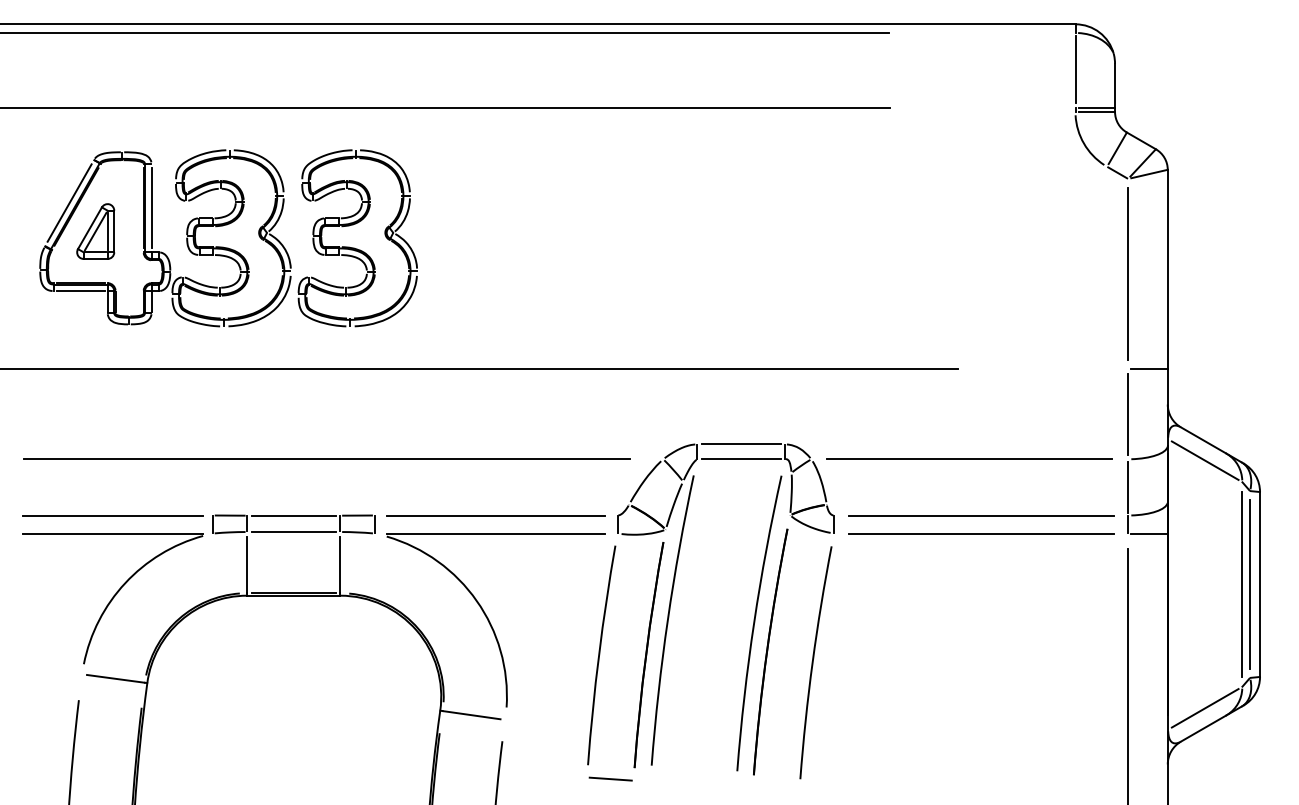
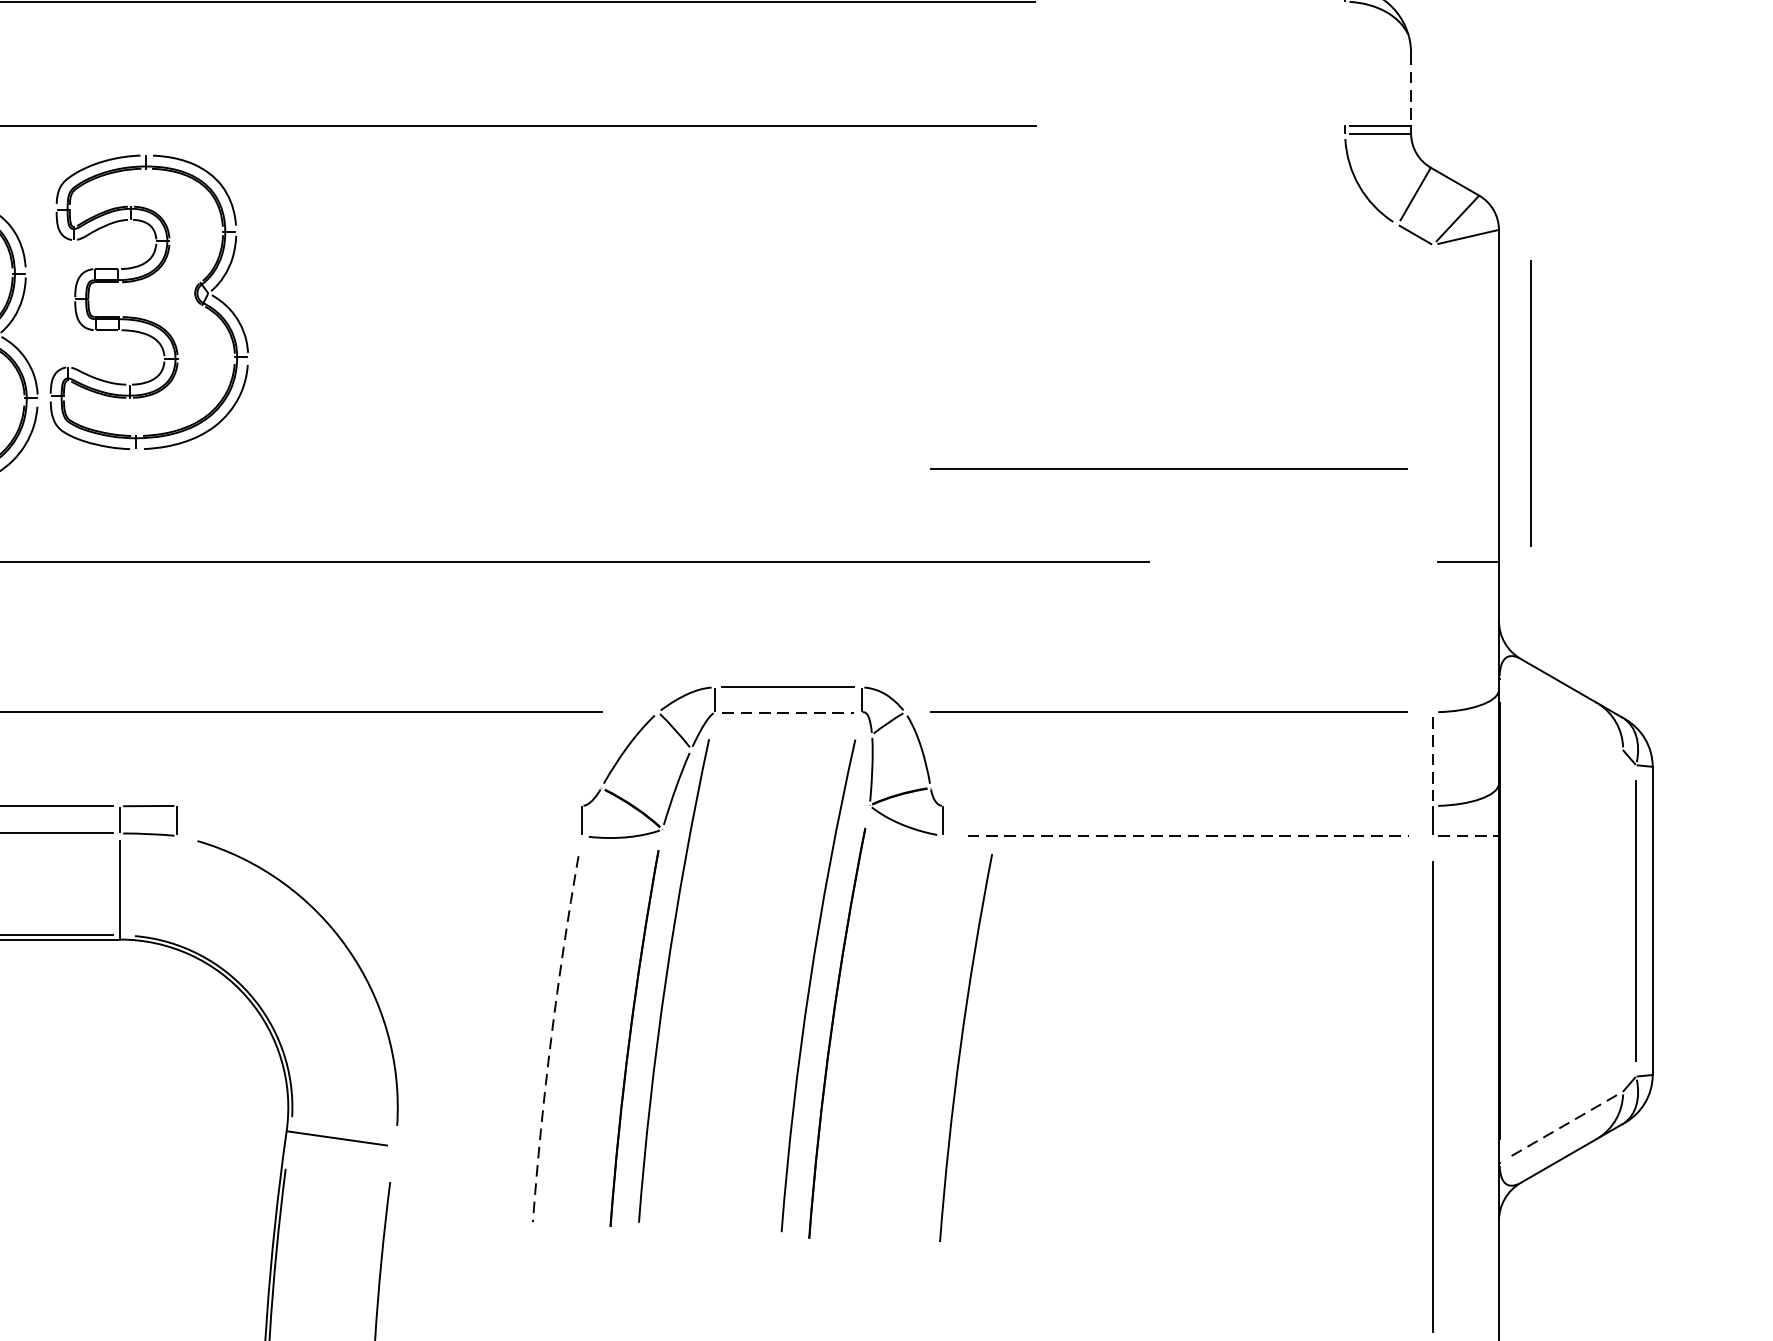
line: (1075, 69) -> (1345, 62), removed
line: (1115, 85) -> (1411, 89), solid -> dashed
part: (357, 238) -> (148, 302), moved
line: (1127, 273) -> (1530, 402), moved
line: (969, 312) -> (1168, 467), added
line: (1128, 413) -> (1433, 635), removed
line: (741, 459) -> (788, 712), solid -> dashed
line: (1204, 460) -> (1560, 714), removed
line: (1128, 487) -> (1433, 759), solid -> dashed
line: (495, 515) -> (378, 805), removed
line: (980, 515) -> (1186, 805), removed
line: (495, 533) -> (378, 835), removed
line: (981, 533) -> (1188, 835), solid -> dashed
line: (1149, 533) -> (1468, 835), solid -> dashed
line: (1242, 584) -> (1623, 920), removed
arc: (599, 655) -> (552, 1039), solid -> dashed
arc: (813, 662) -> (961, 1047), moved
line: (1204, 708) -> (1560, 1127), solid -> dashed
line: (610, 778) -> (570, 1244), removed

